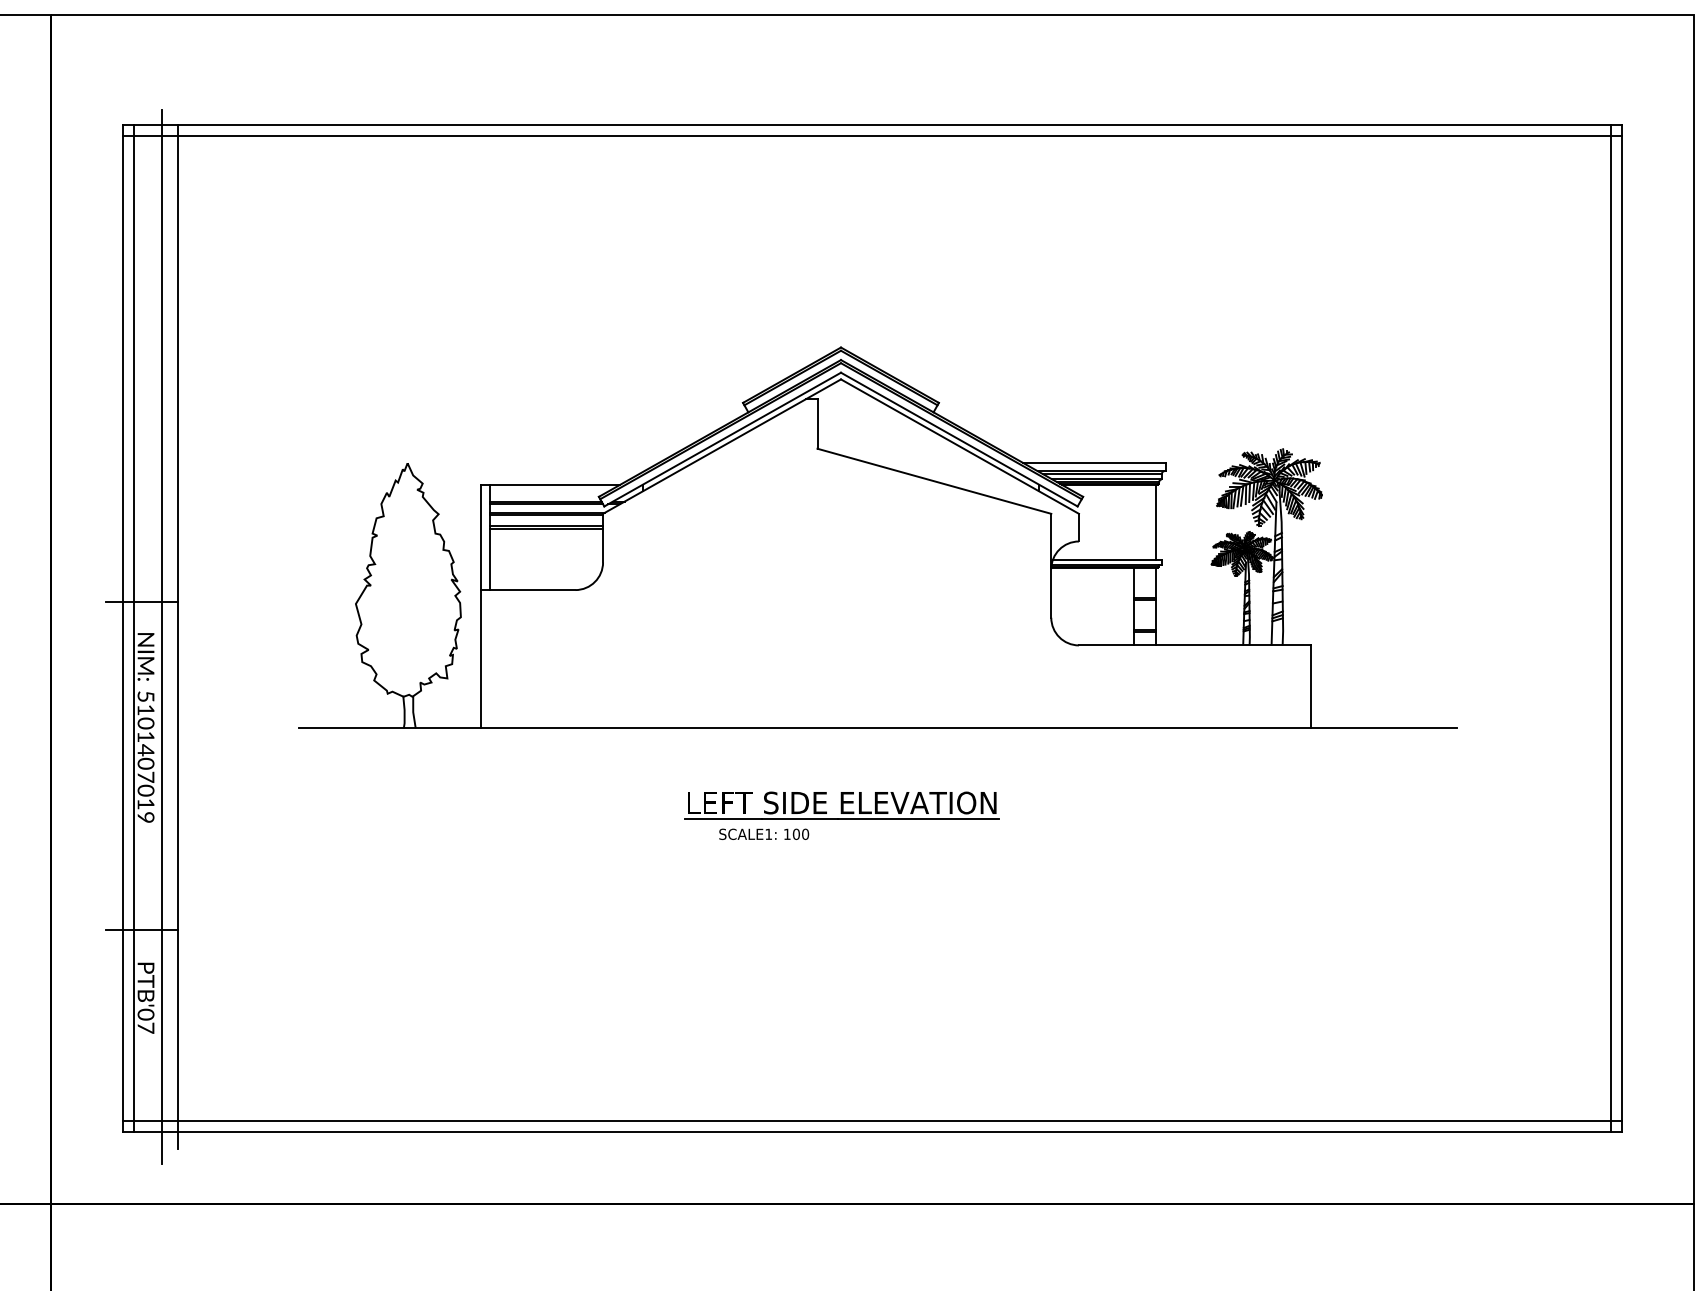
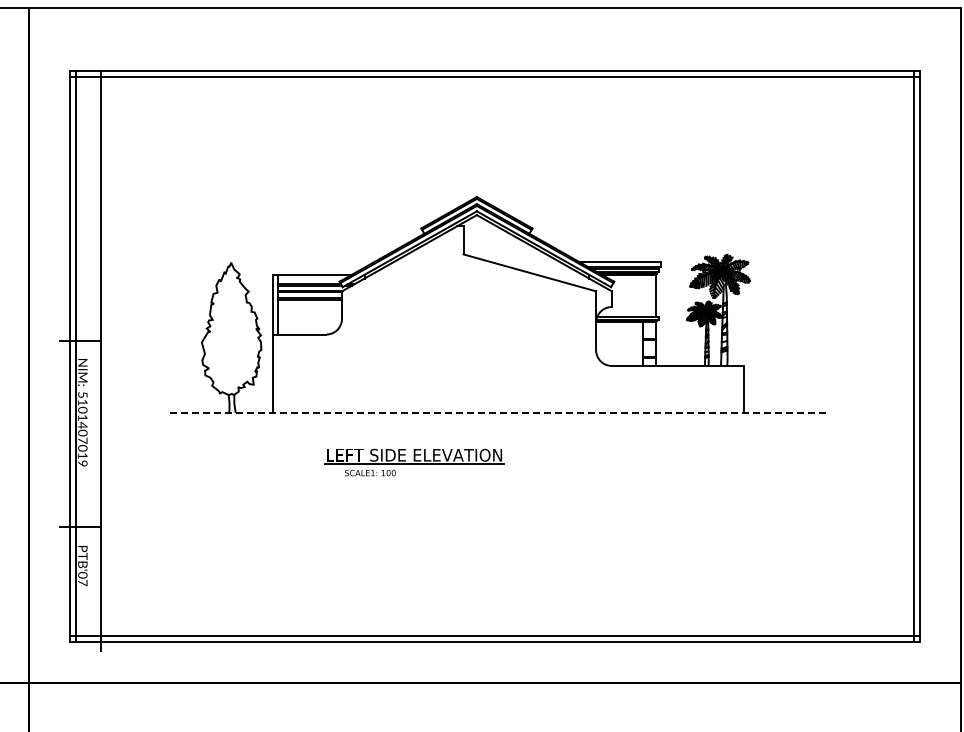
line: (161, 637) -> (91, 361), removed
line: (877, 729) -> (497, 413), solid -> dashed
part: (842, 815) -> (414, 462), moved

